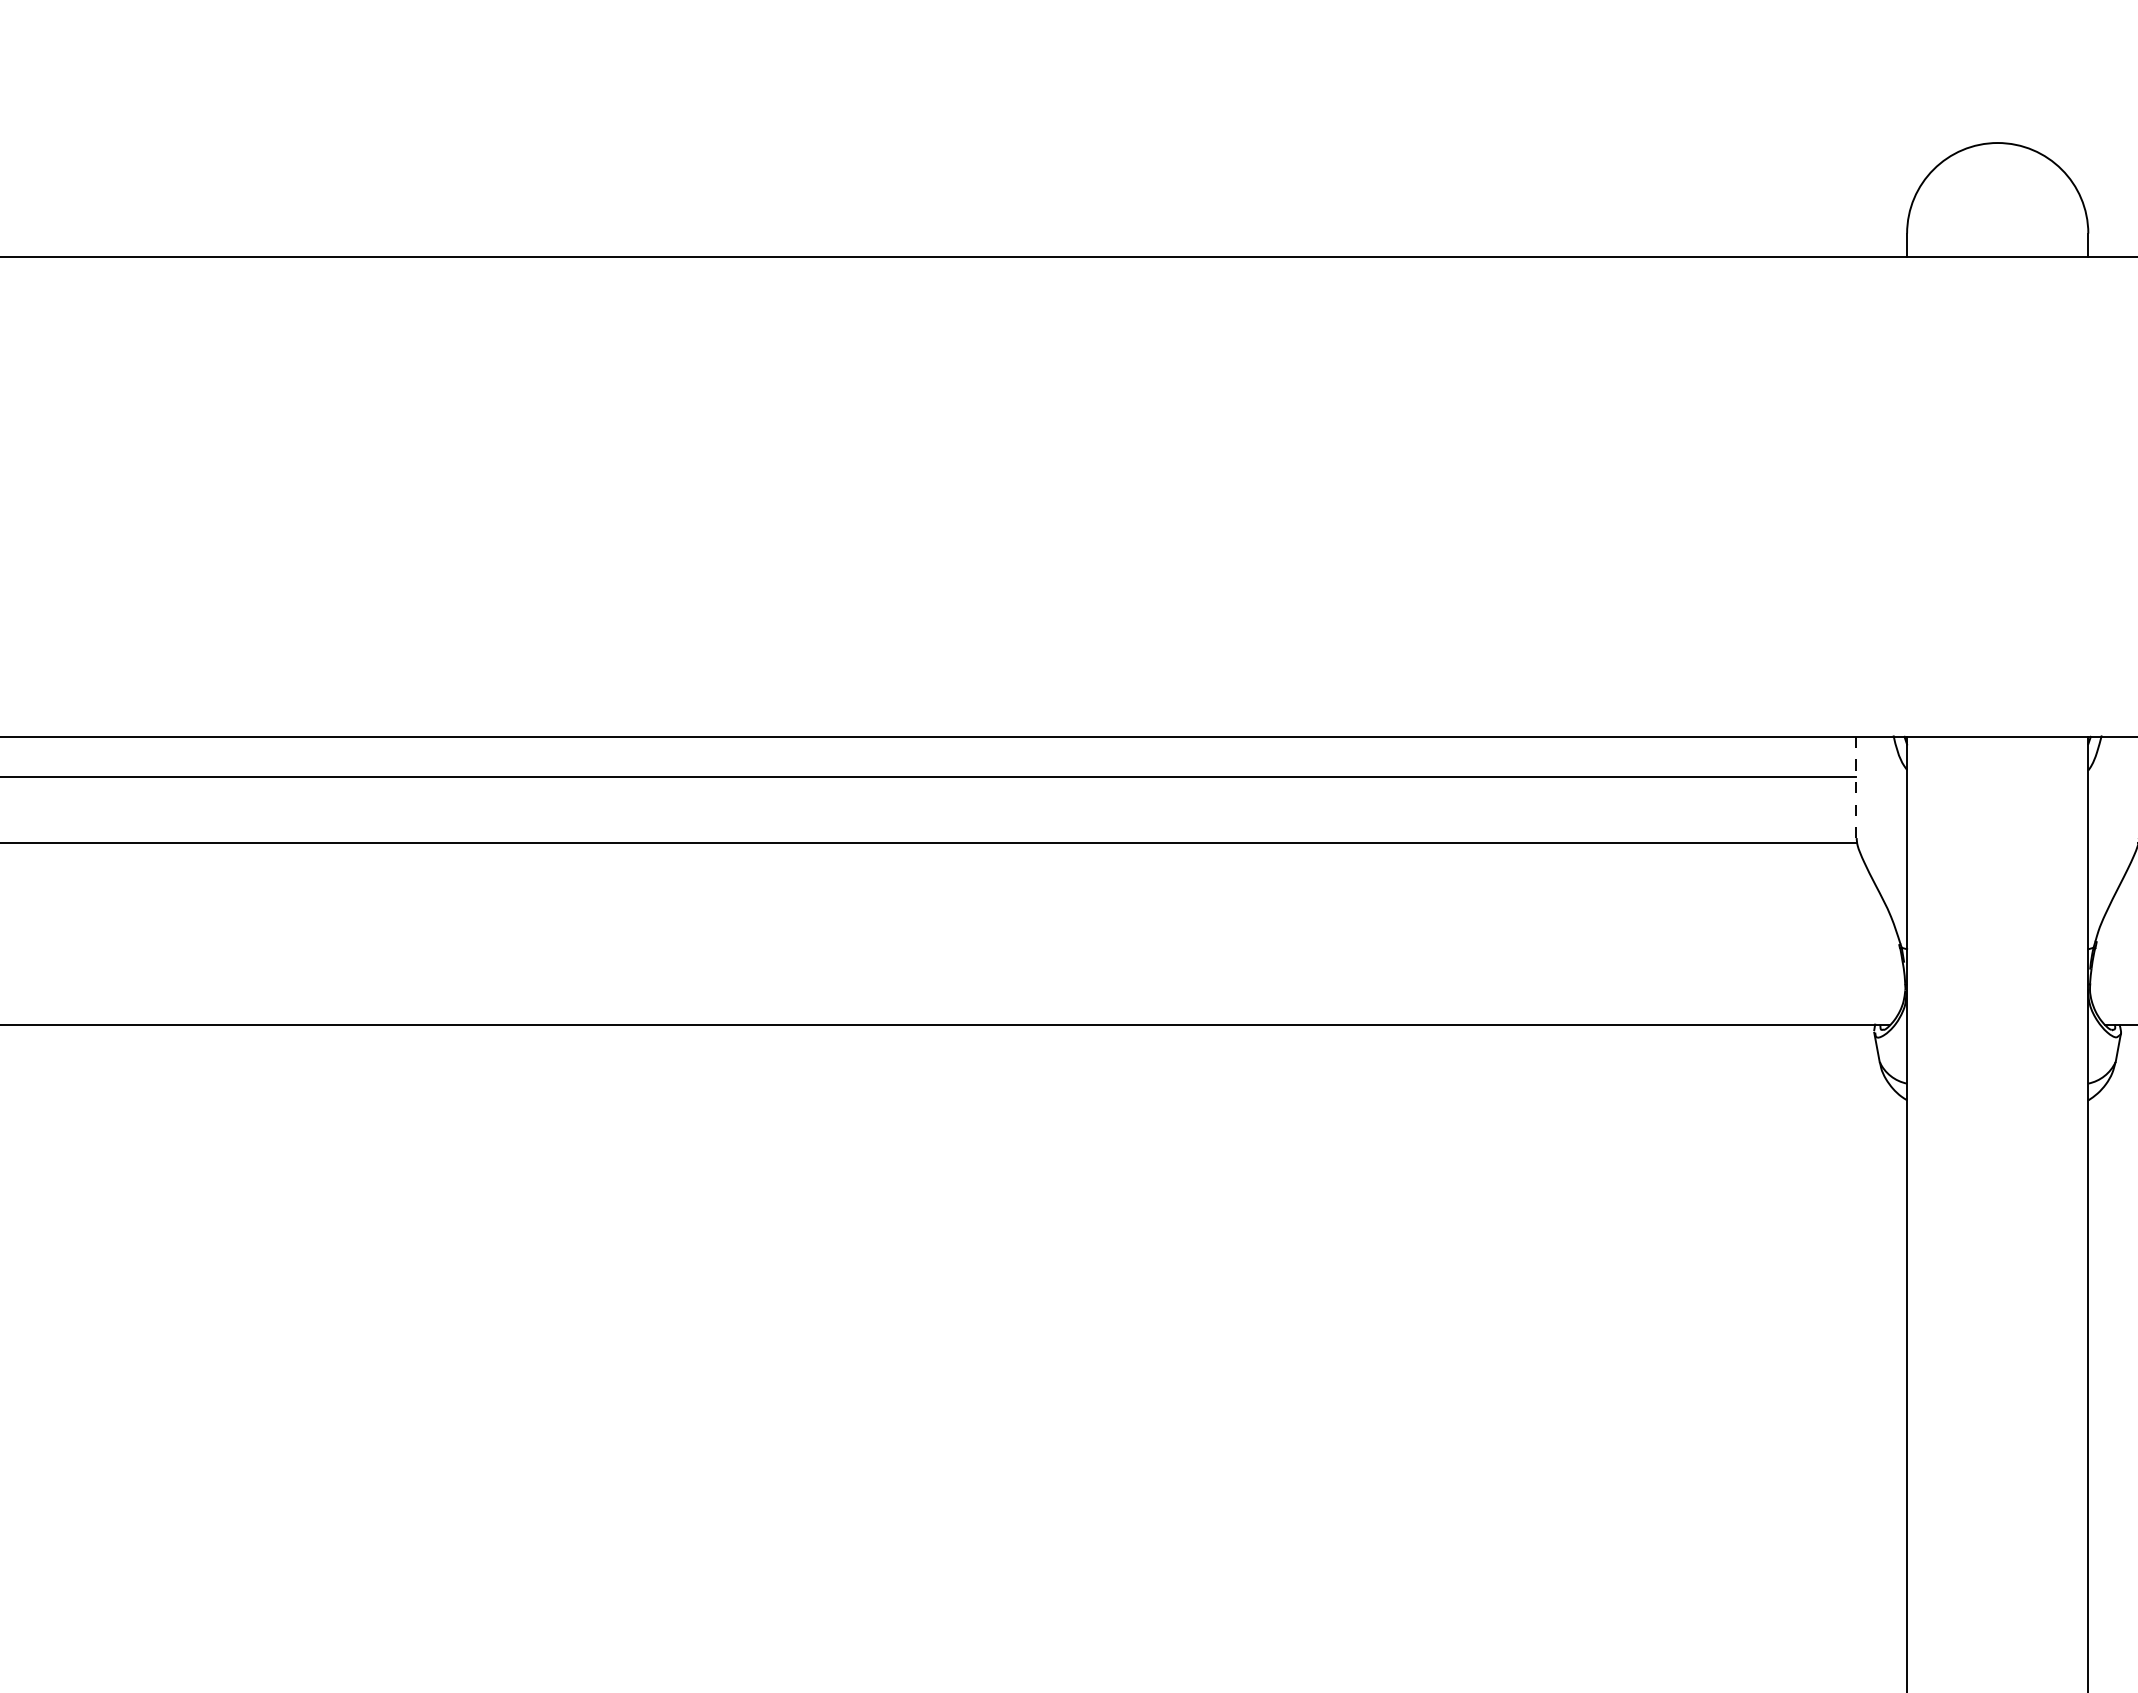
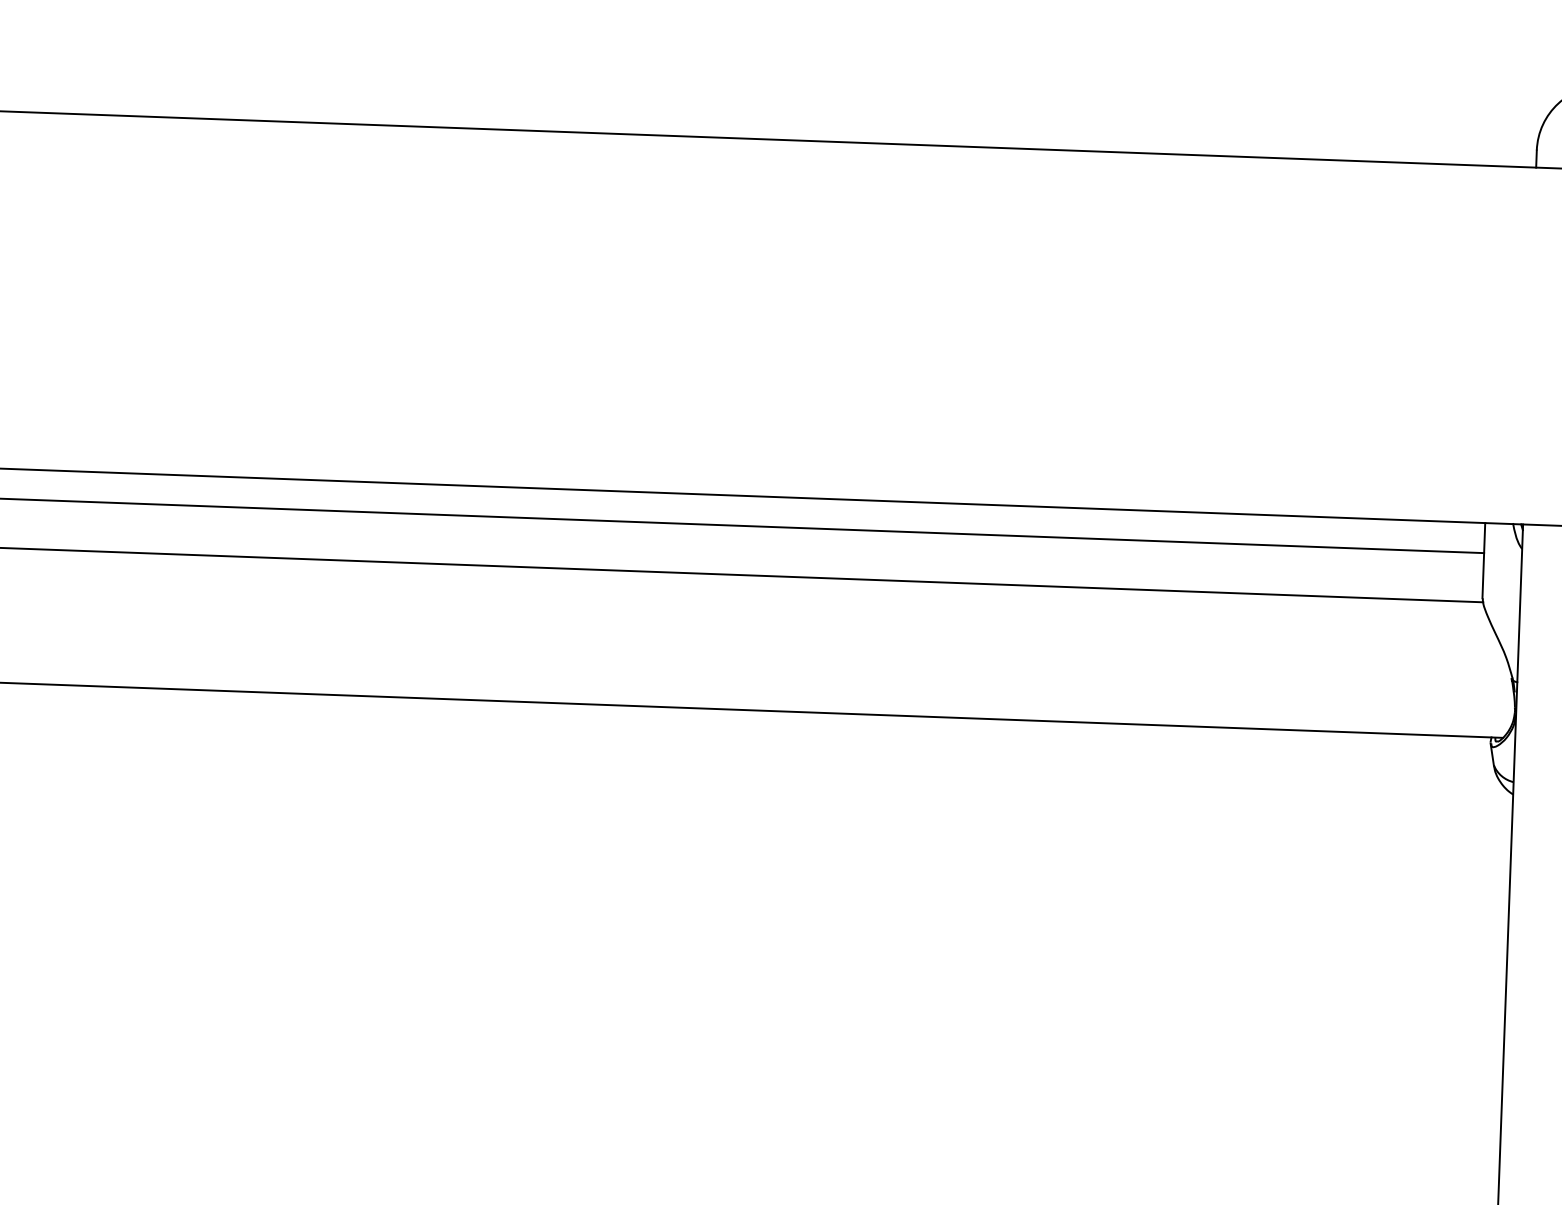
line: (1856, 787) -> (1484, 560), dashed -> solid

